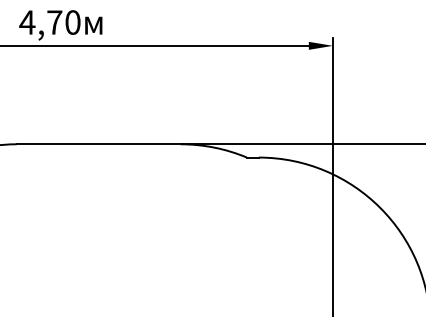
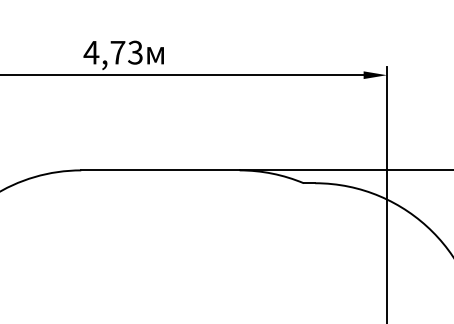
text: (72, 22) -> (135, 52), 4,70 -> 4,73

